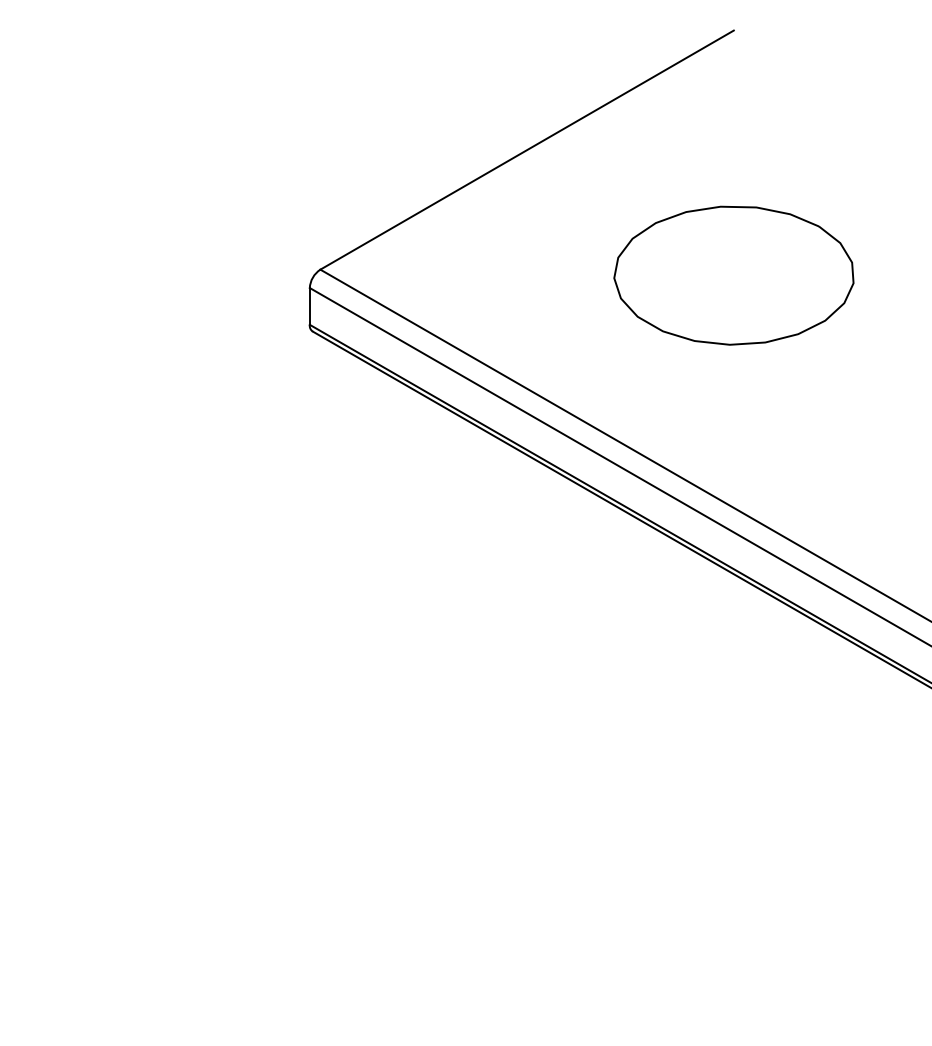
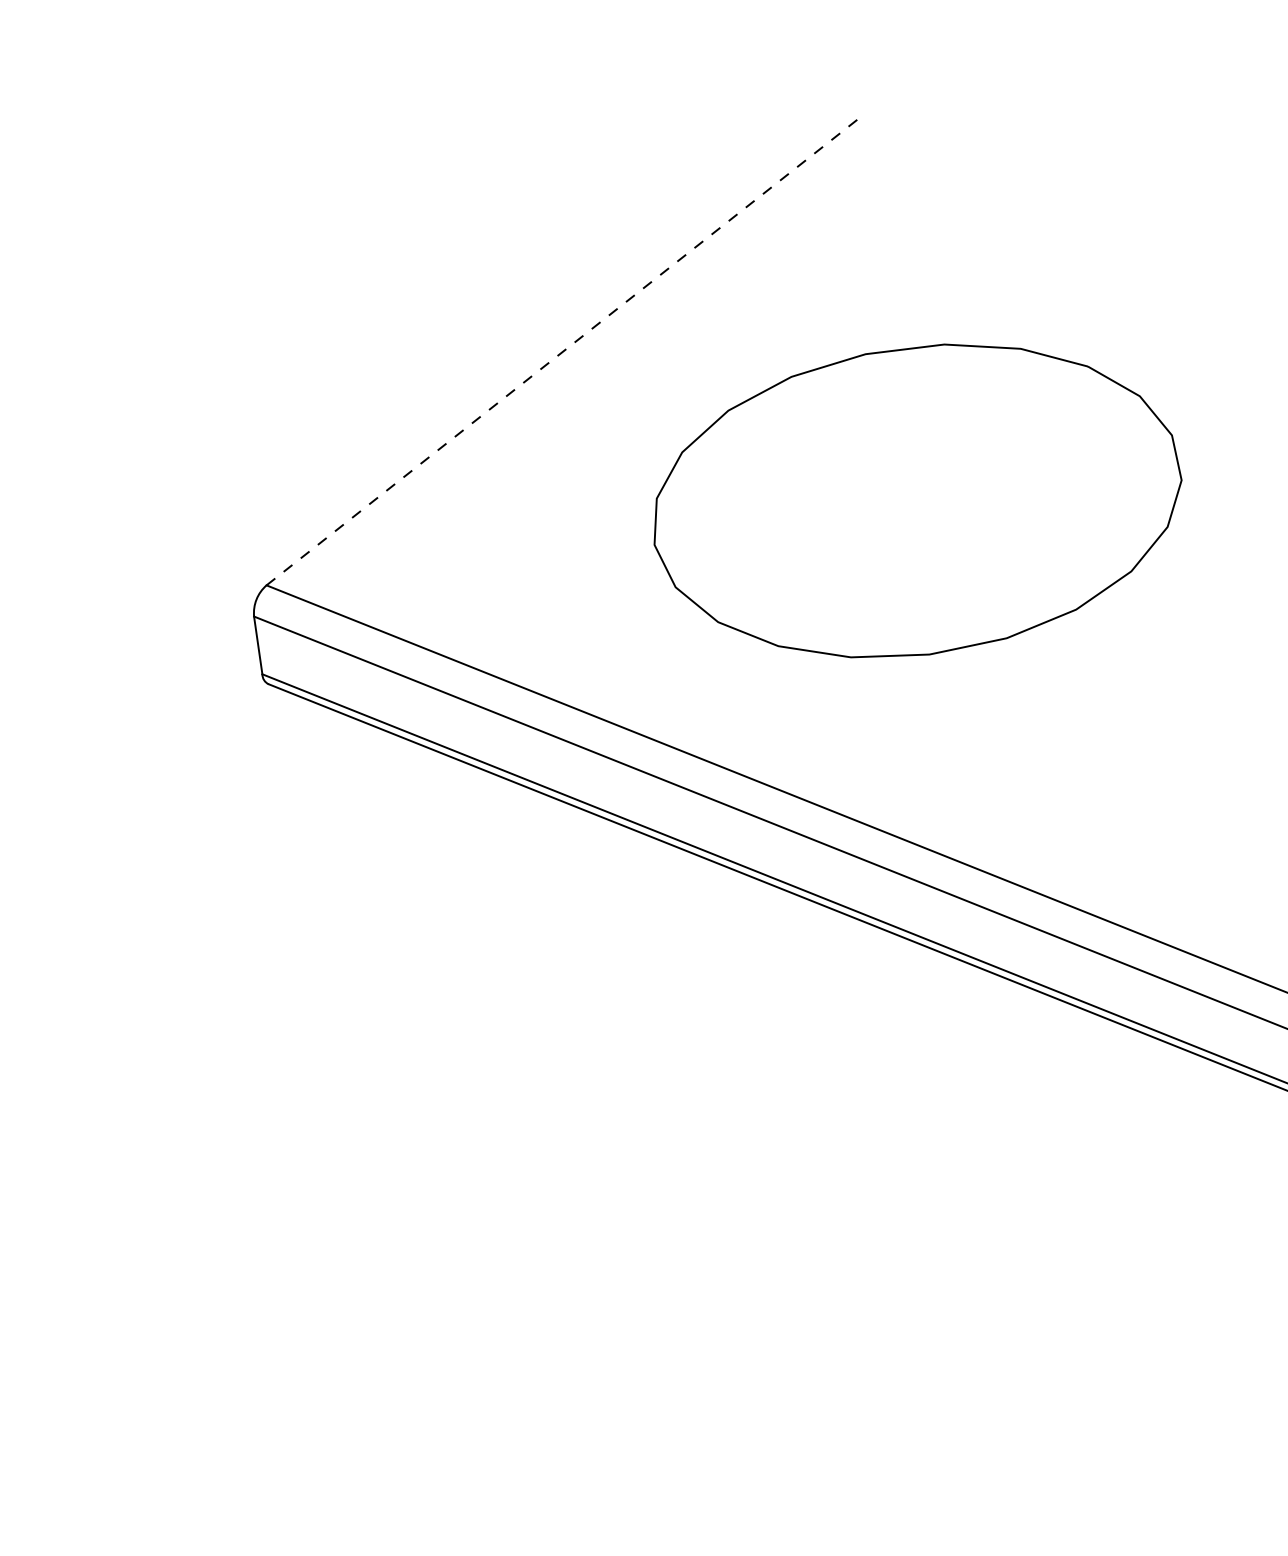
line: (527, 150) -> (564, 351), solid -> dashed
part: (733, 275) -> (915, 501), size x1.4

